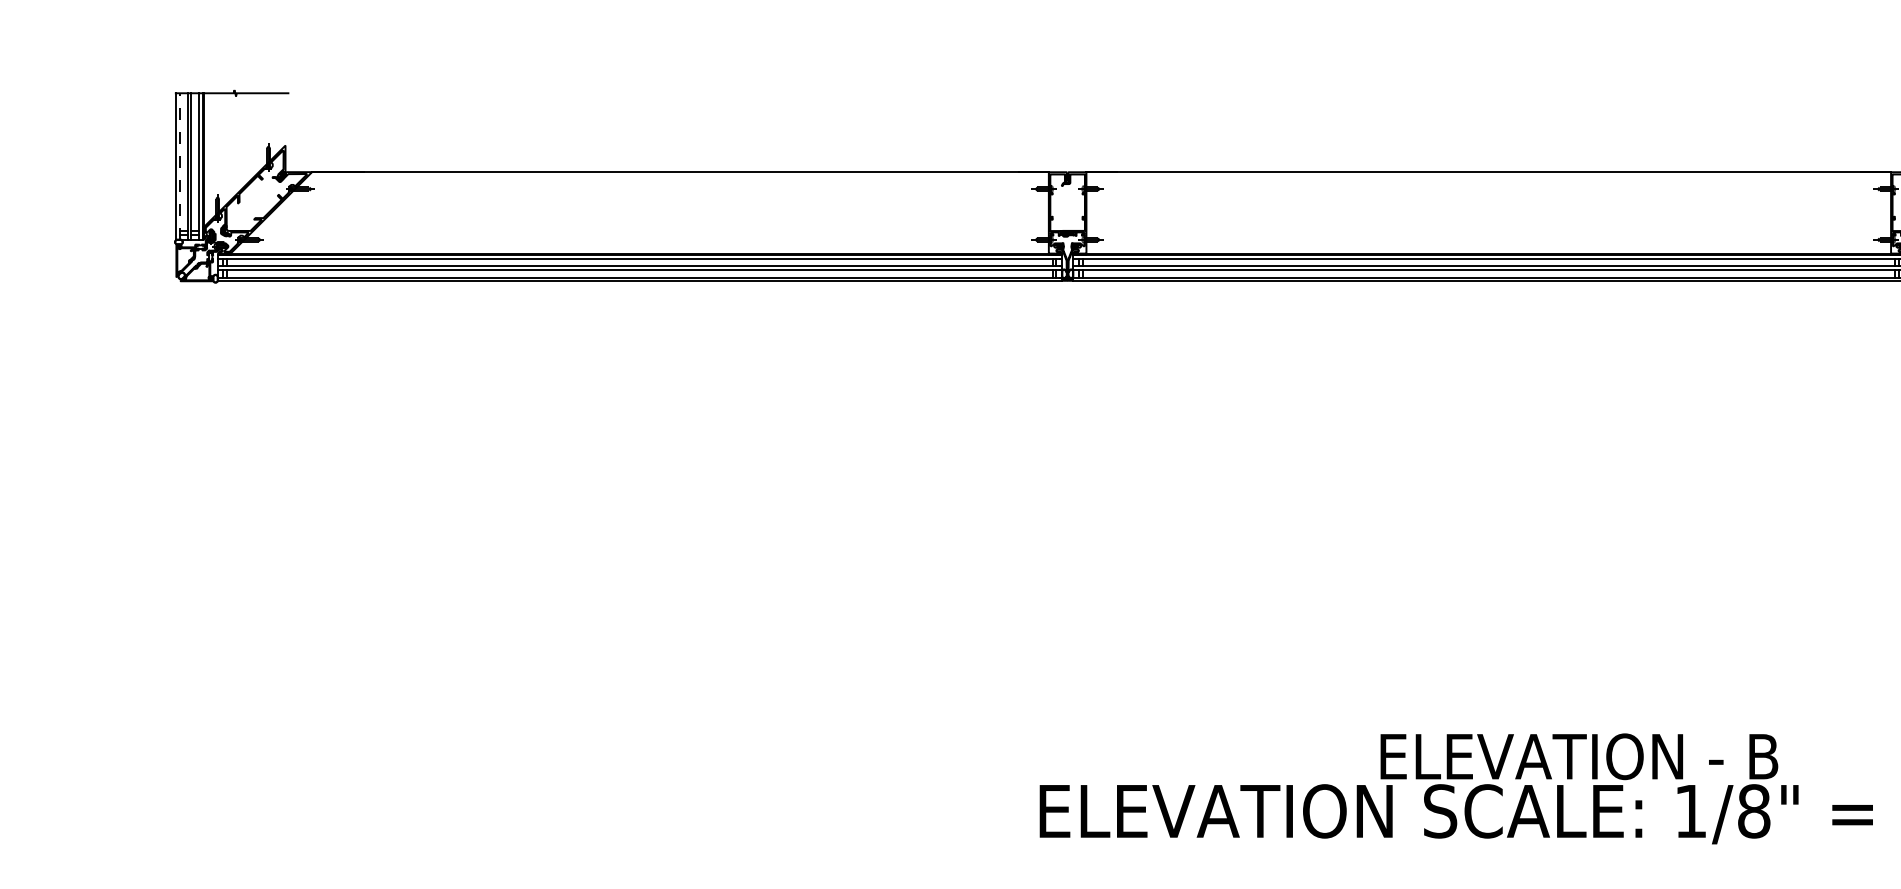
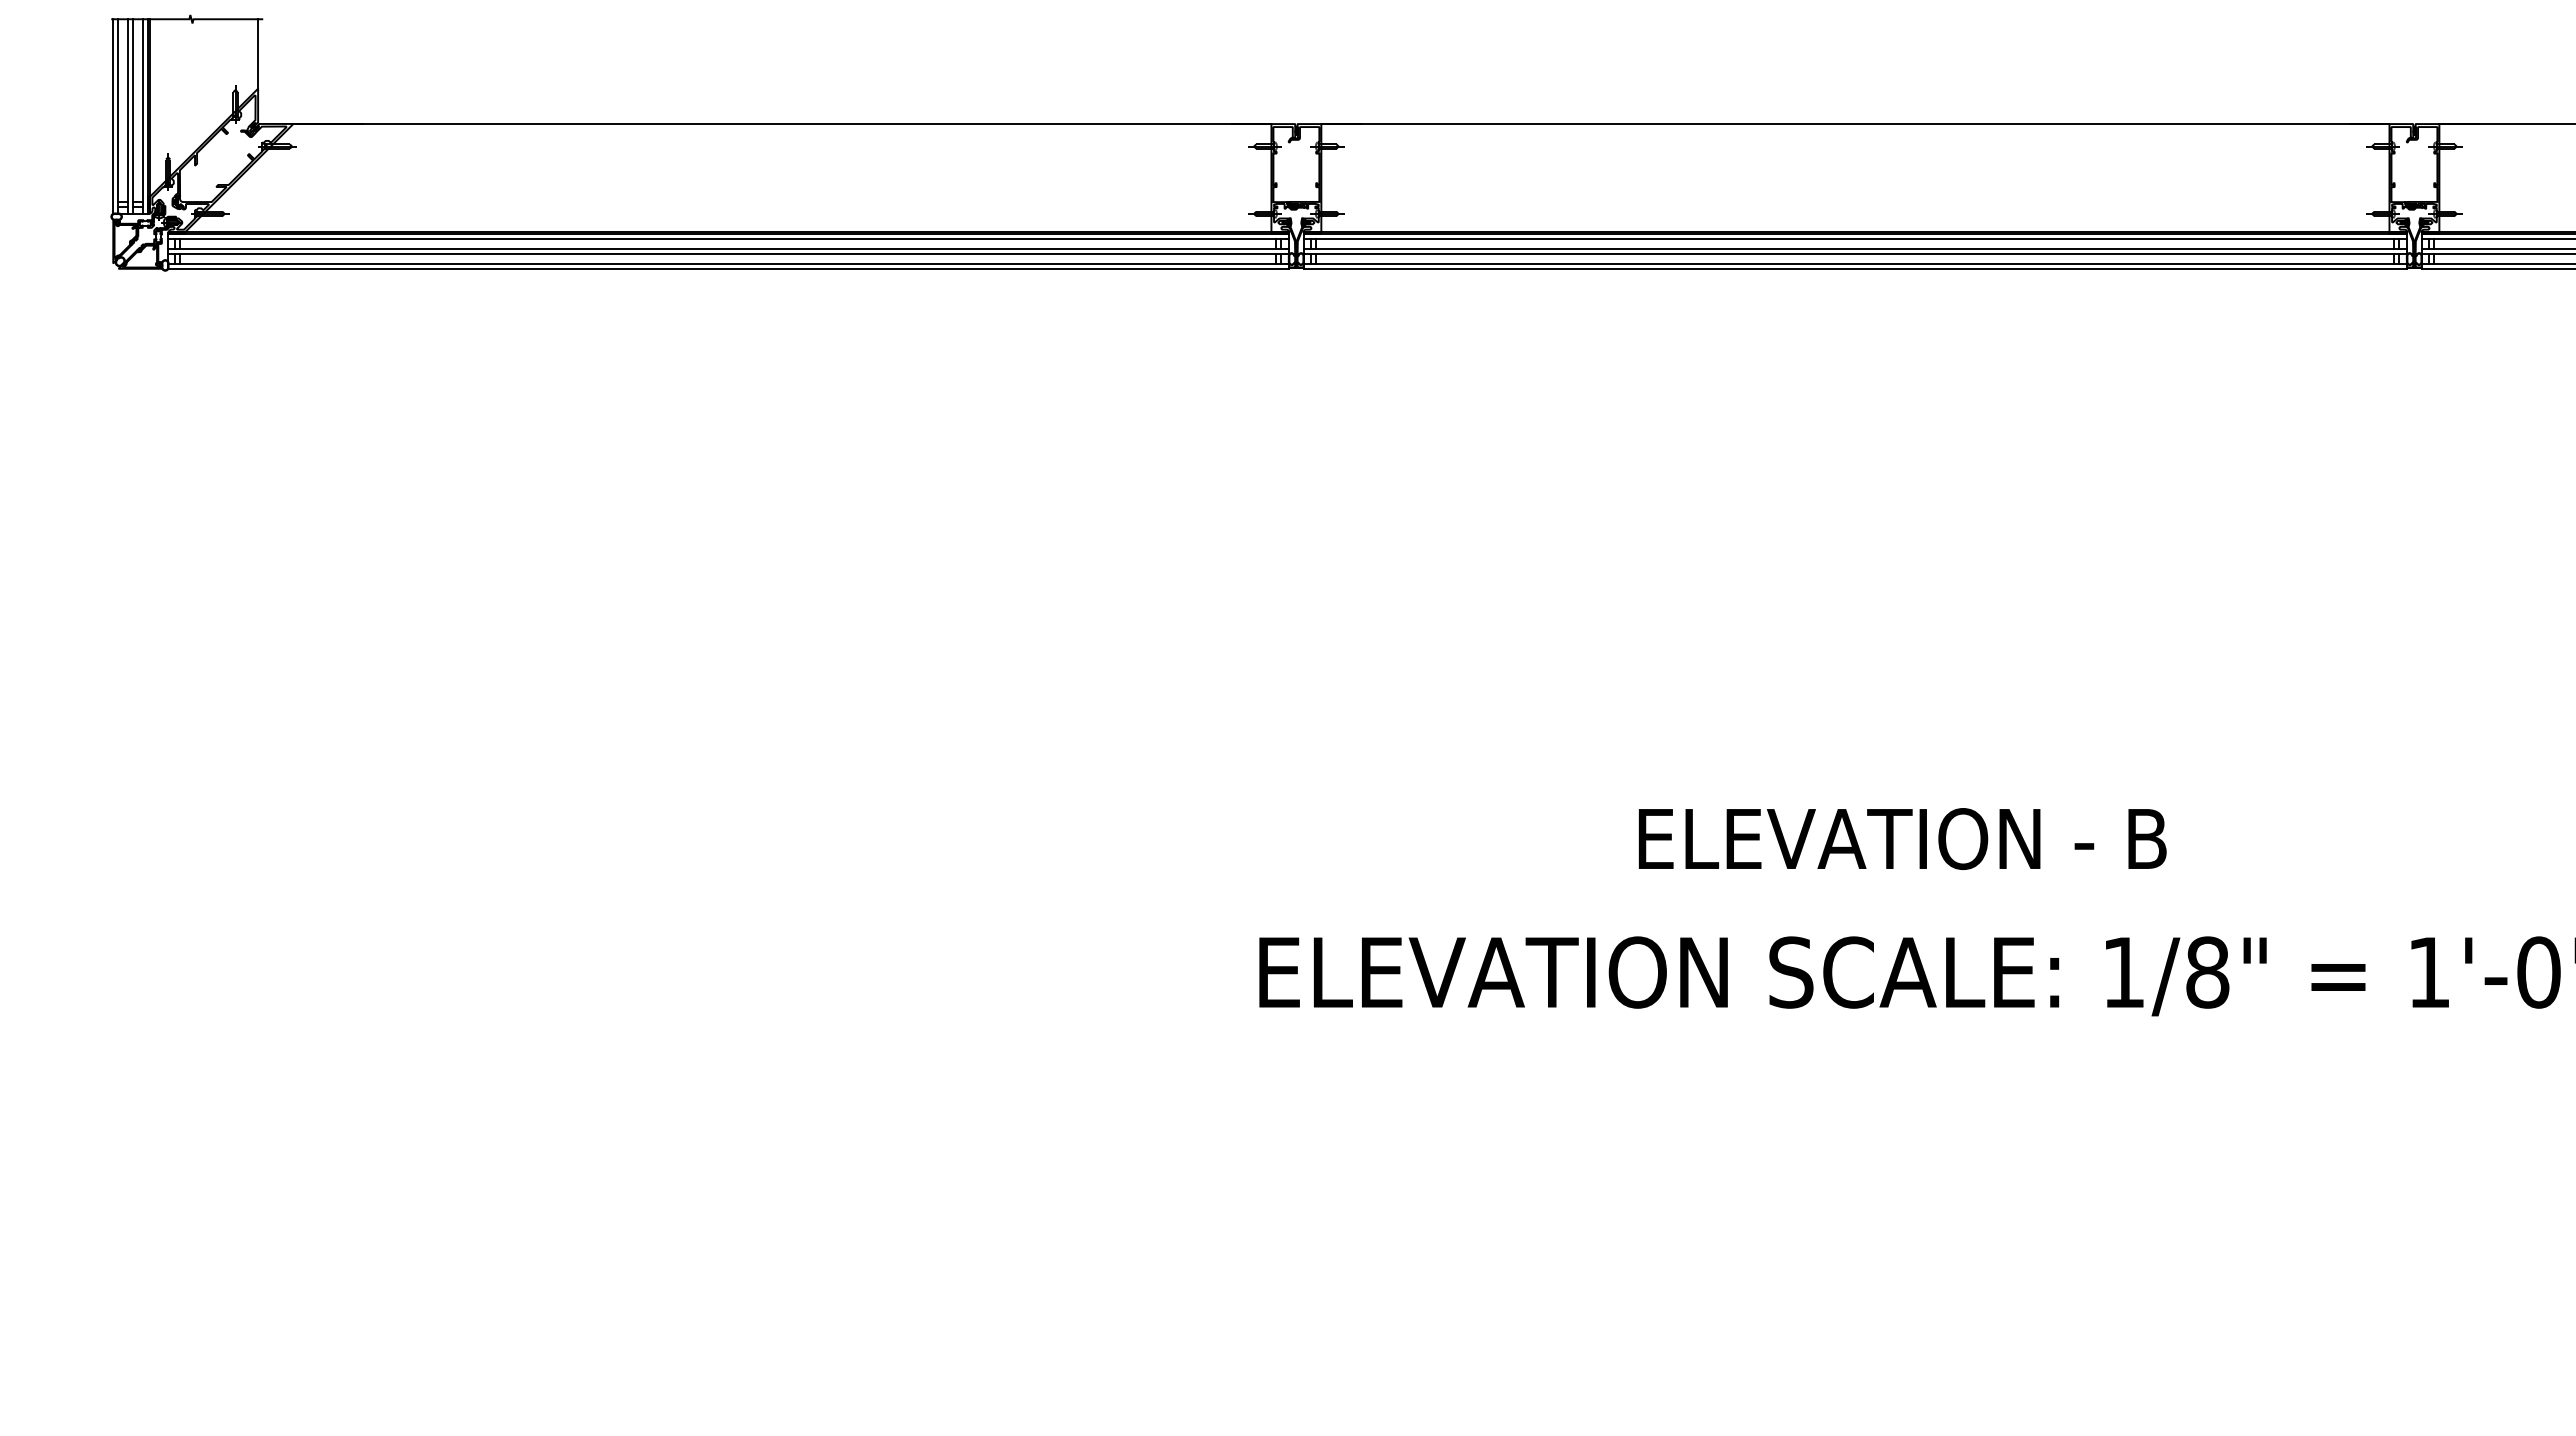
line: (285, 119) -> (258, 53), added
line: (180, 166) -> (118, 116), dashed -> solid
text: (1579, 756) -> (1902, 838), moved

